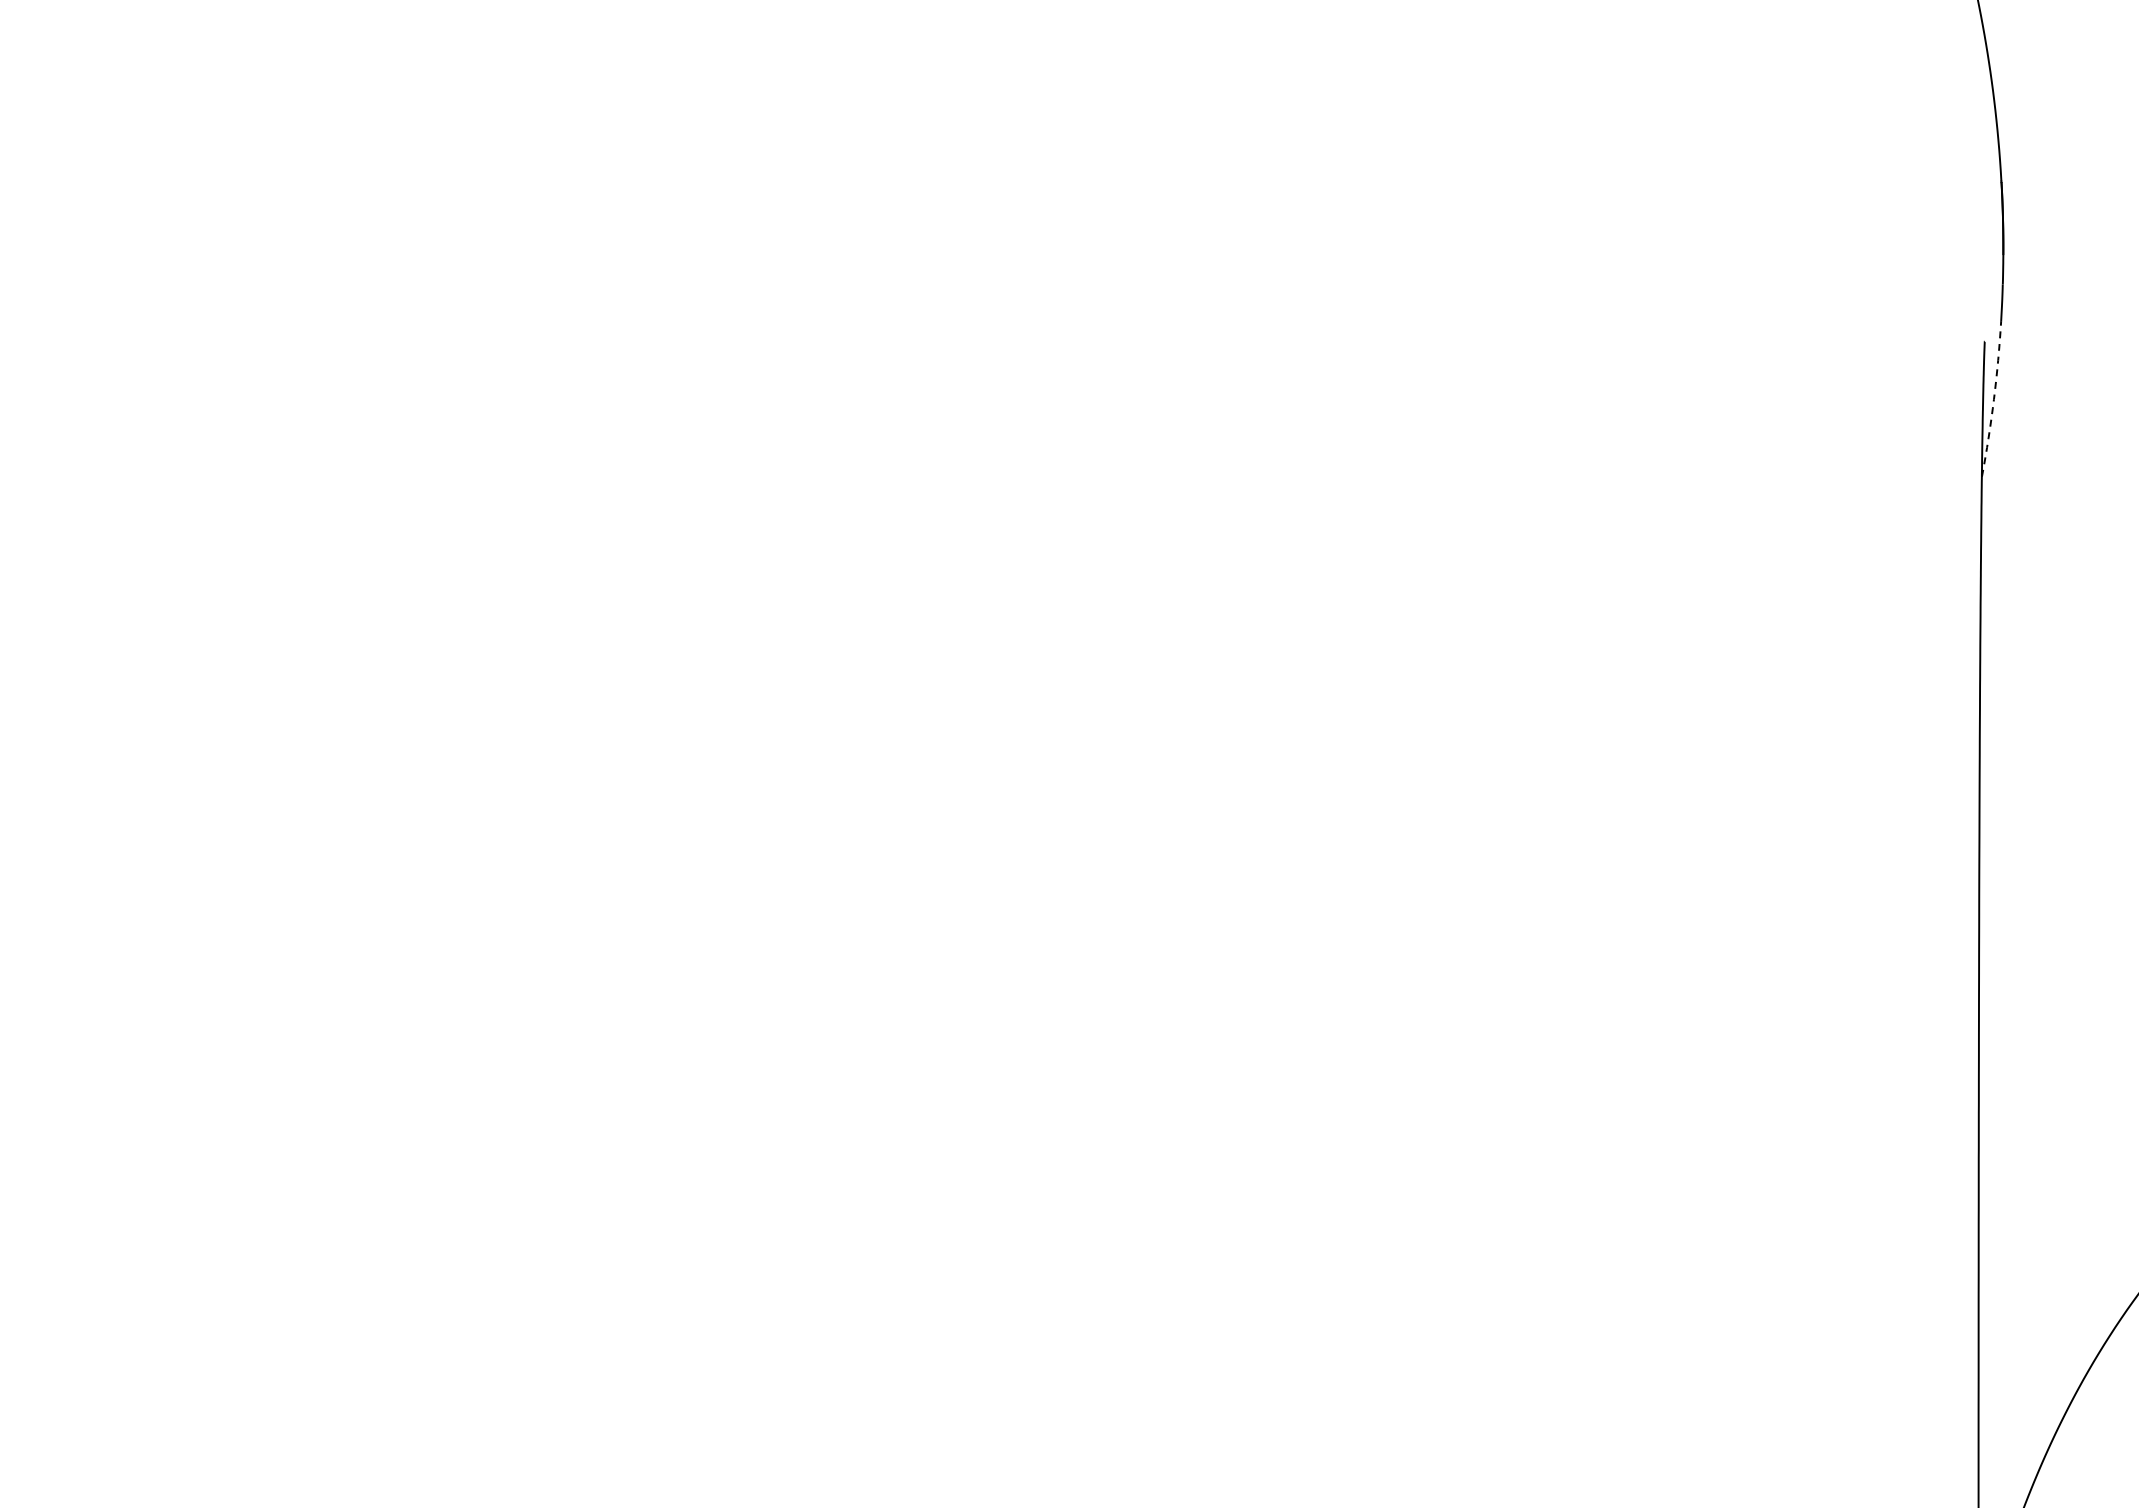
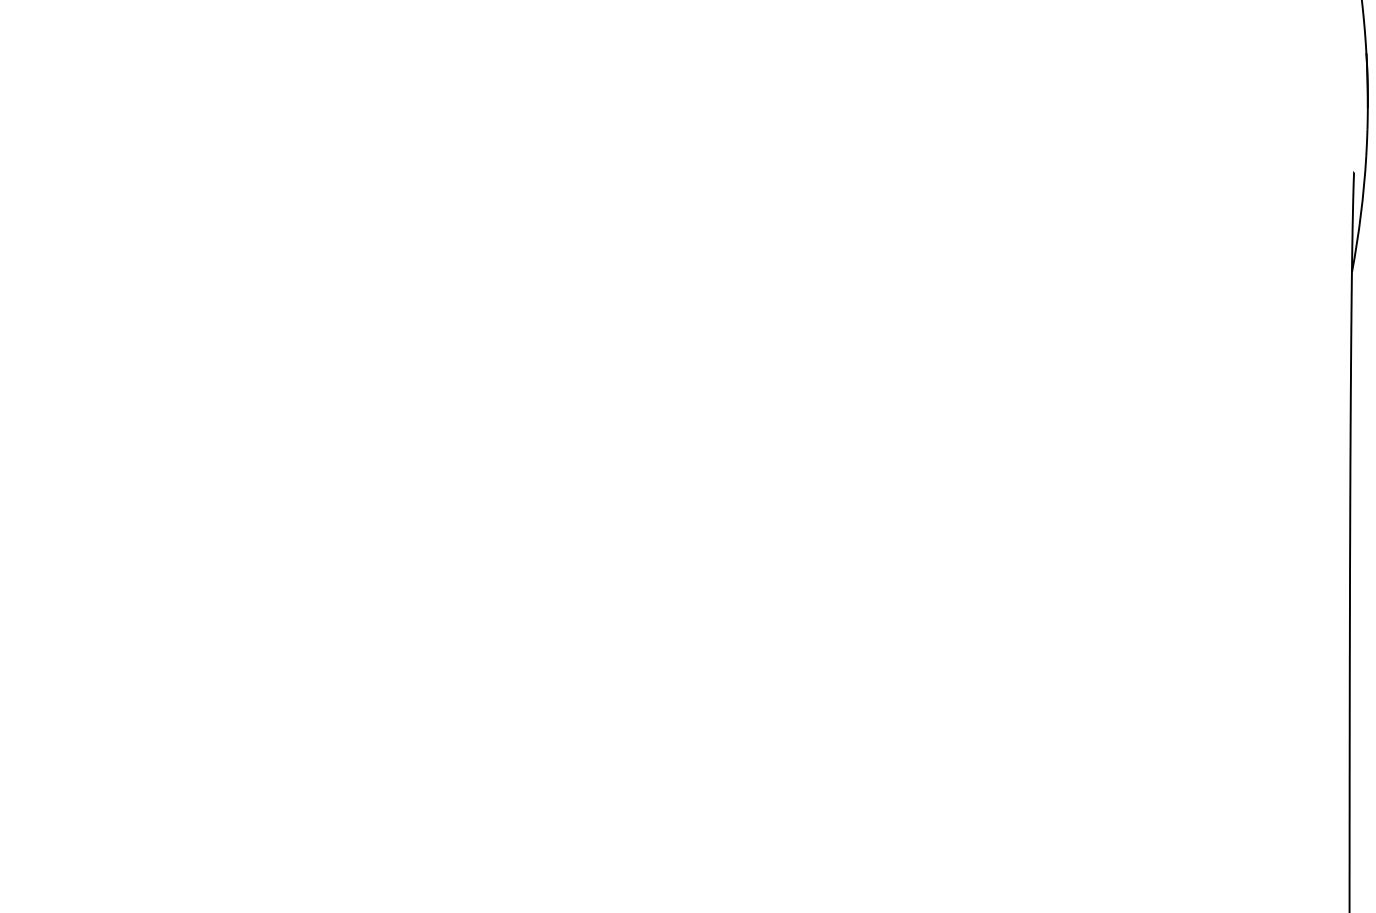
arc: (1993, 399) -> (1360, 214), dashed -> solid

